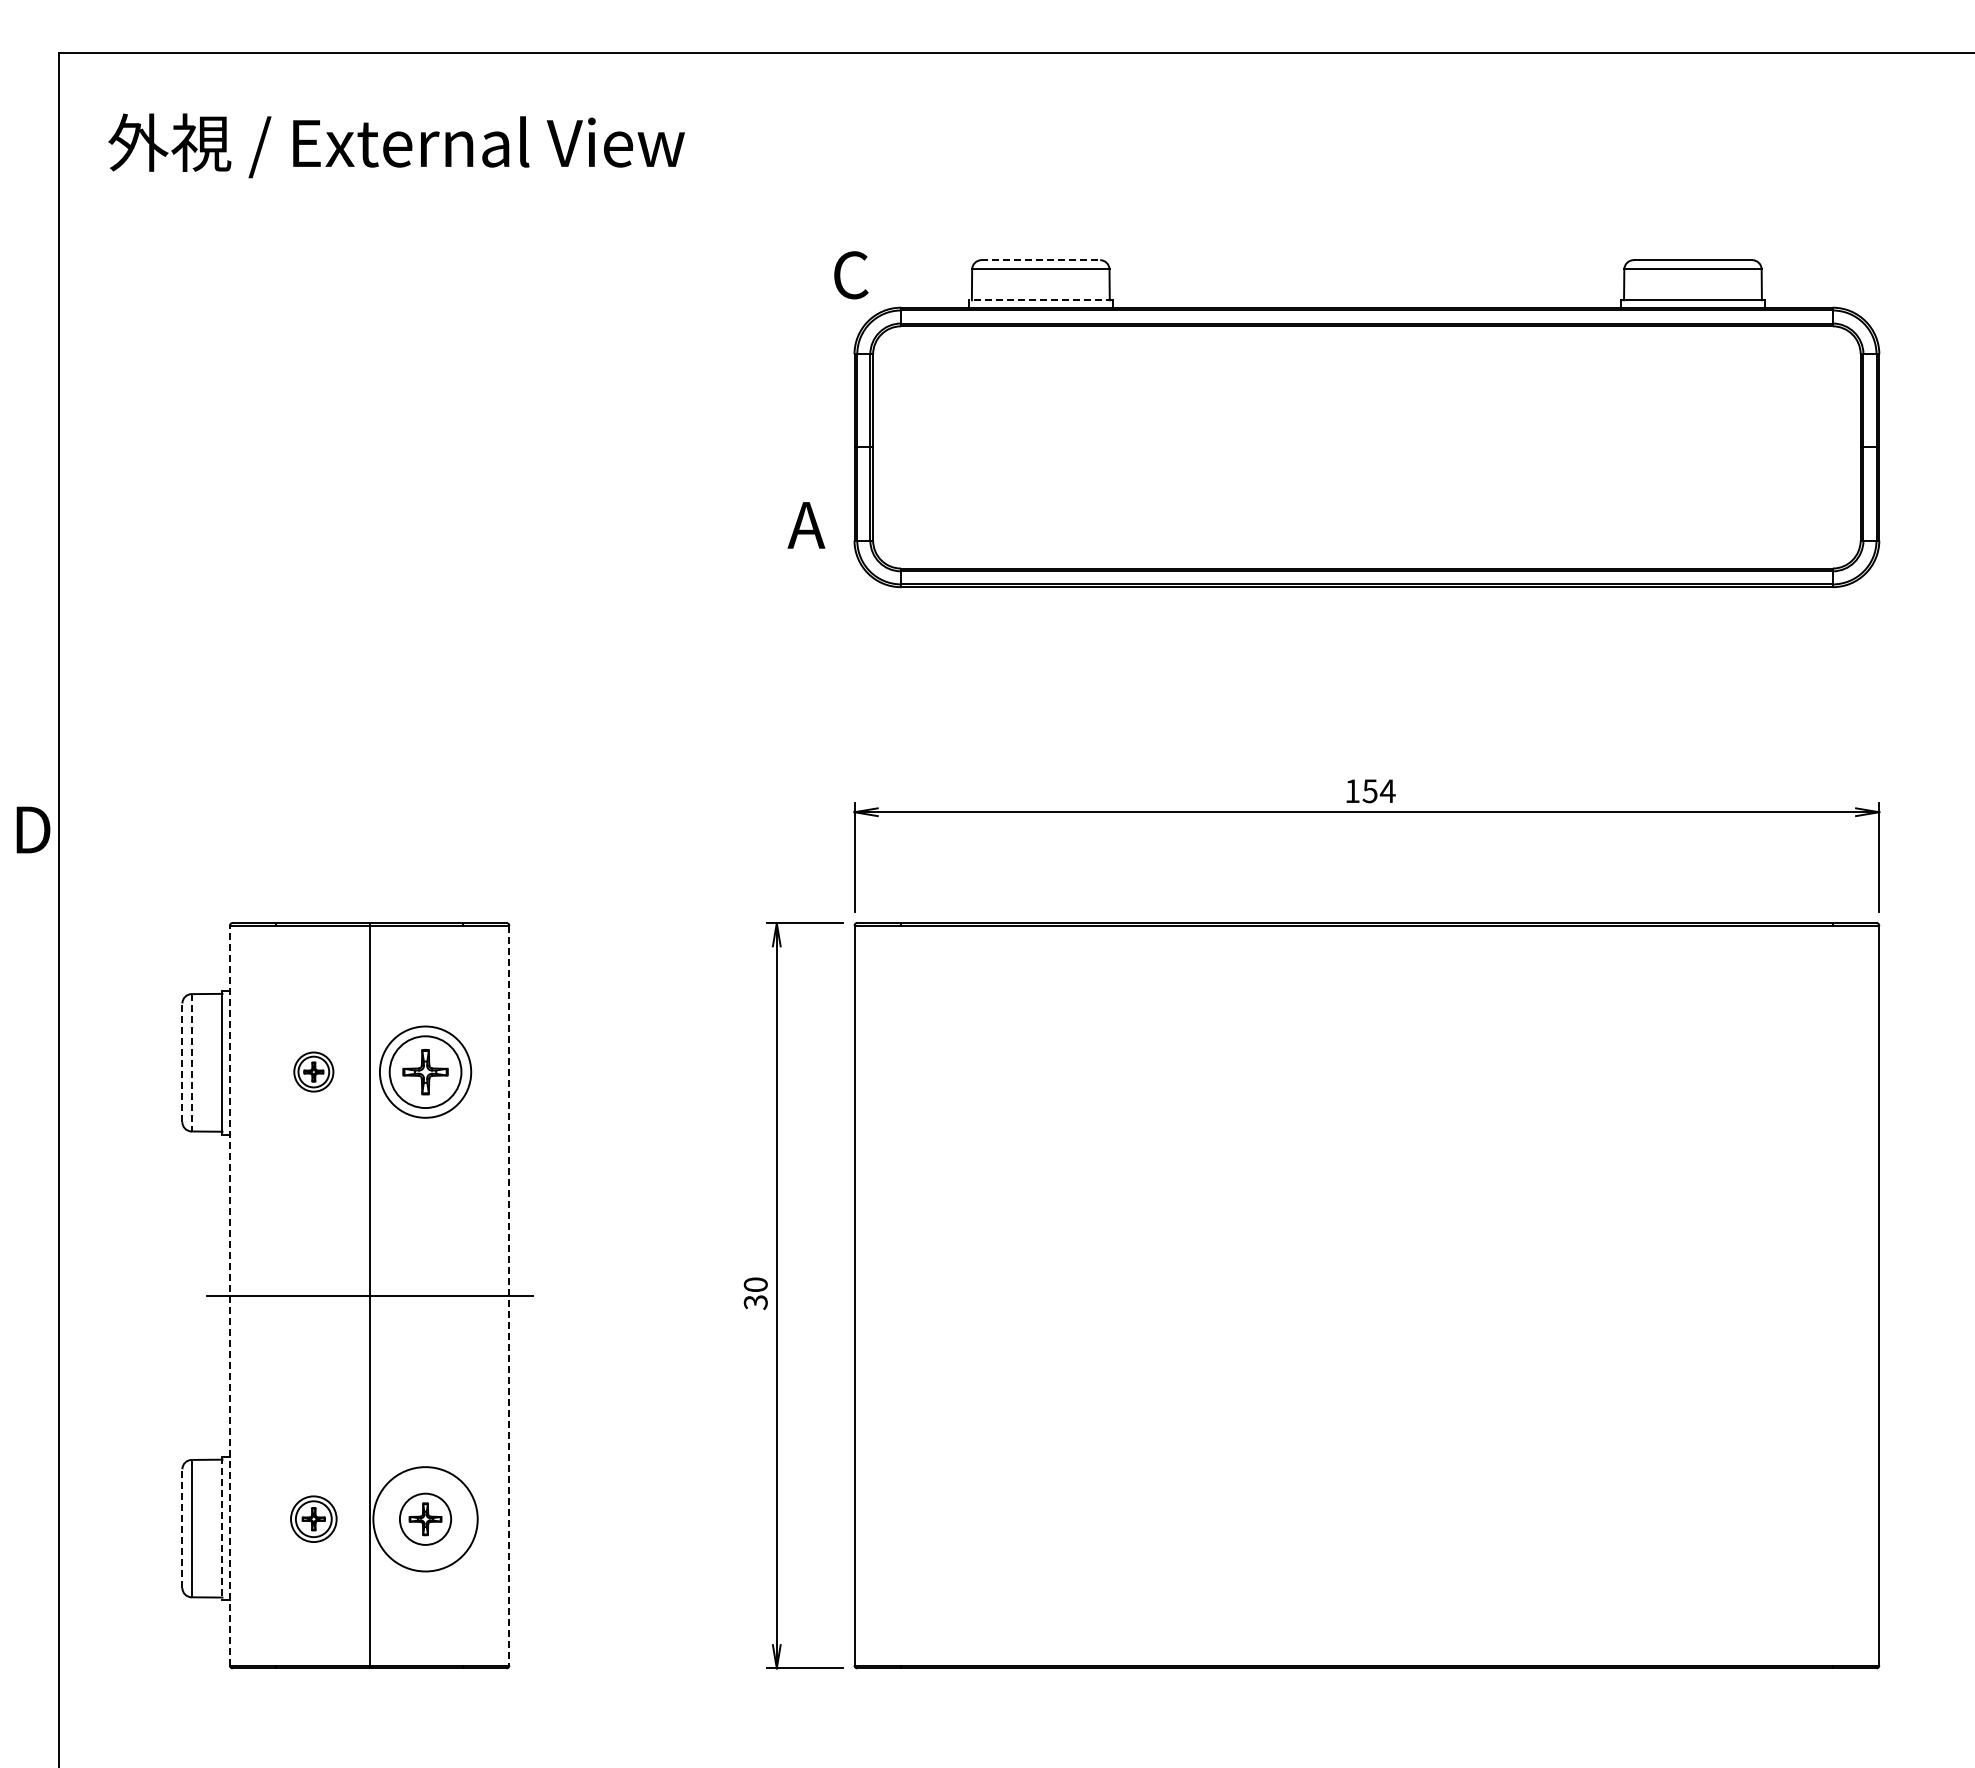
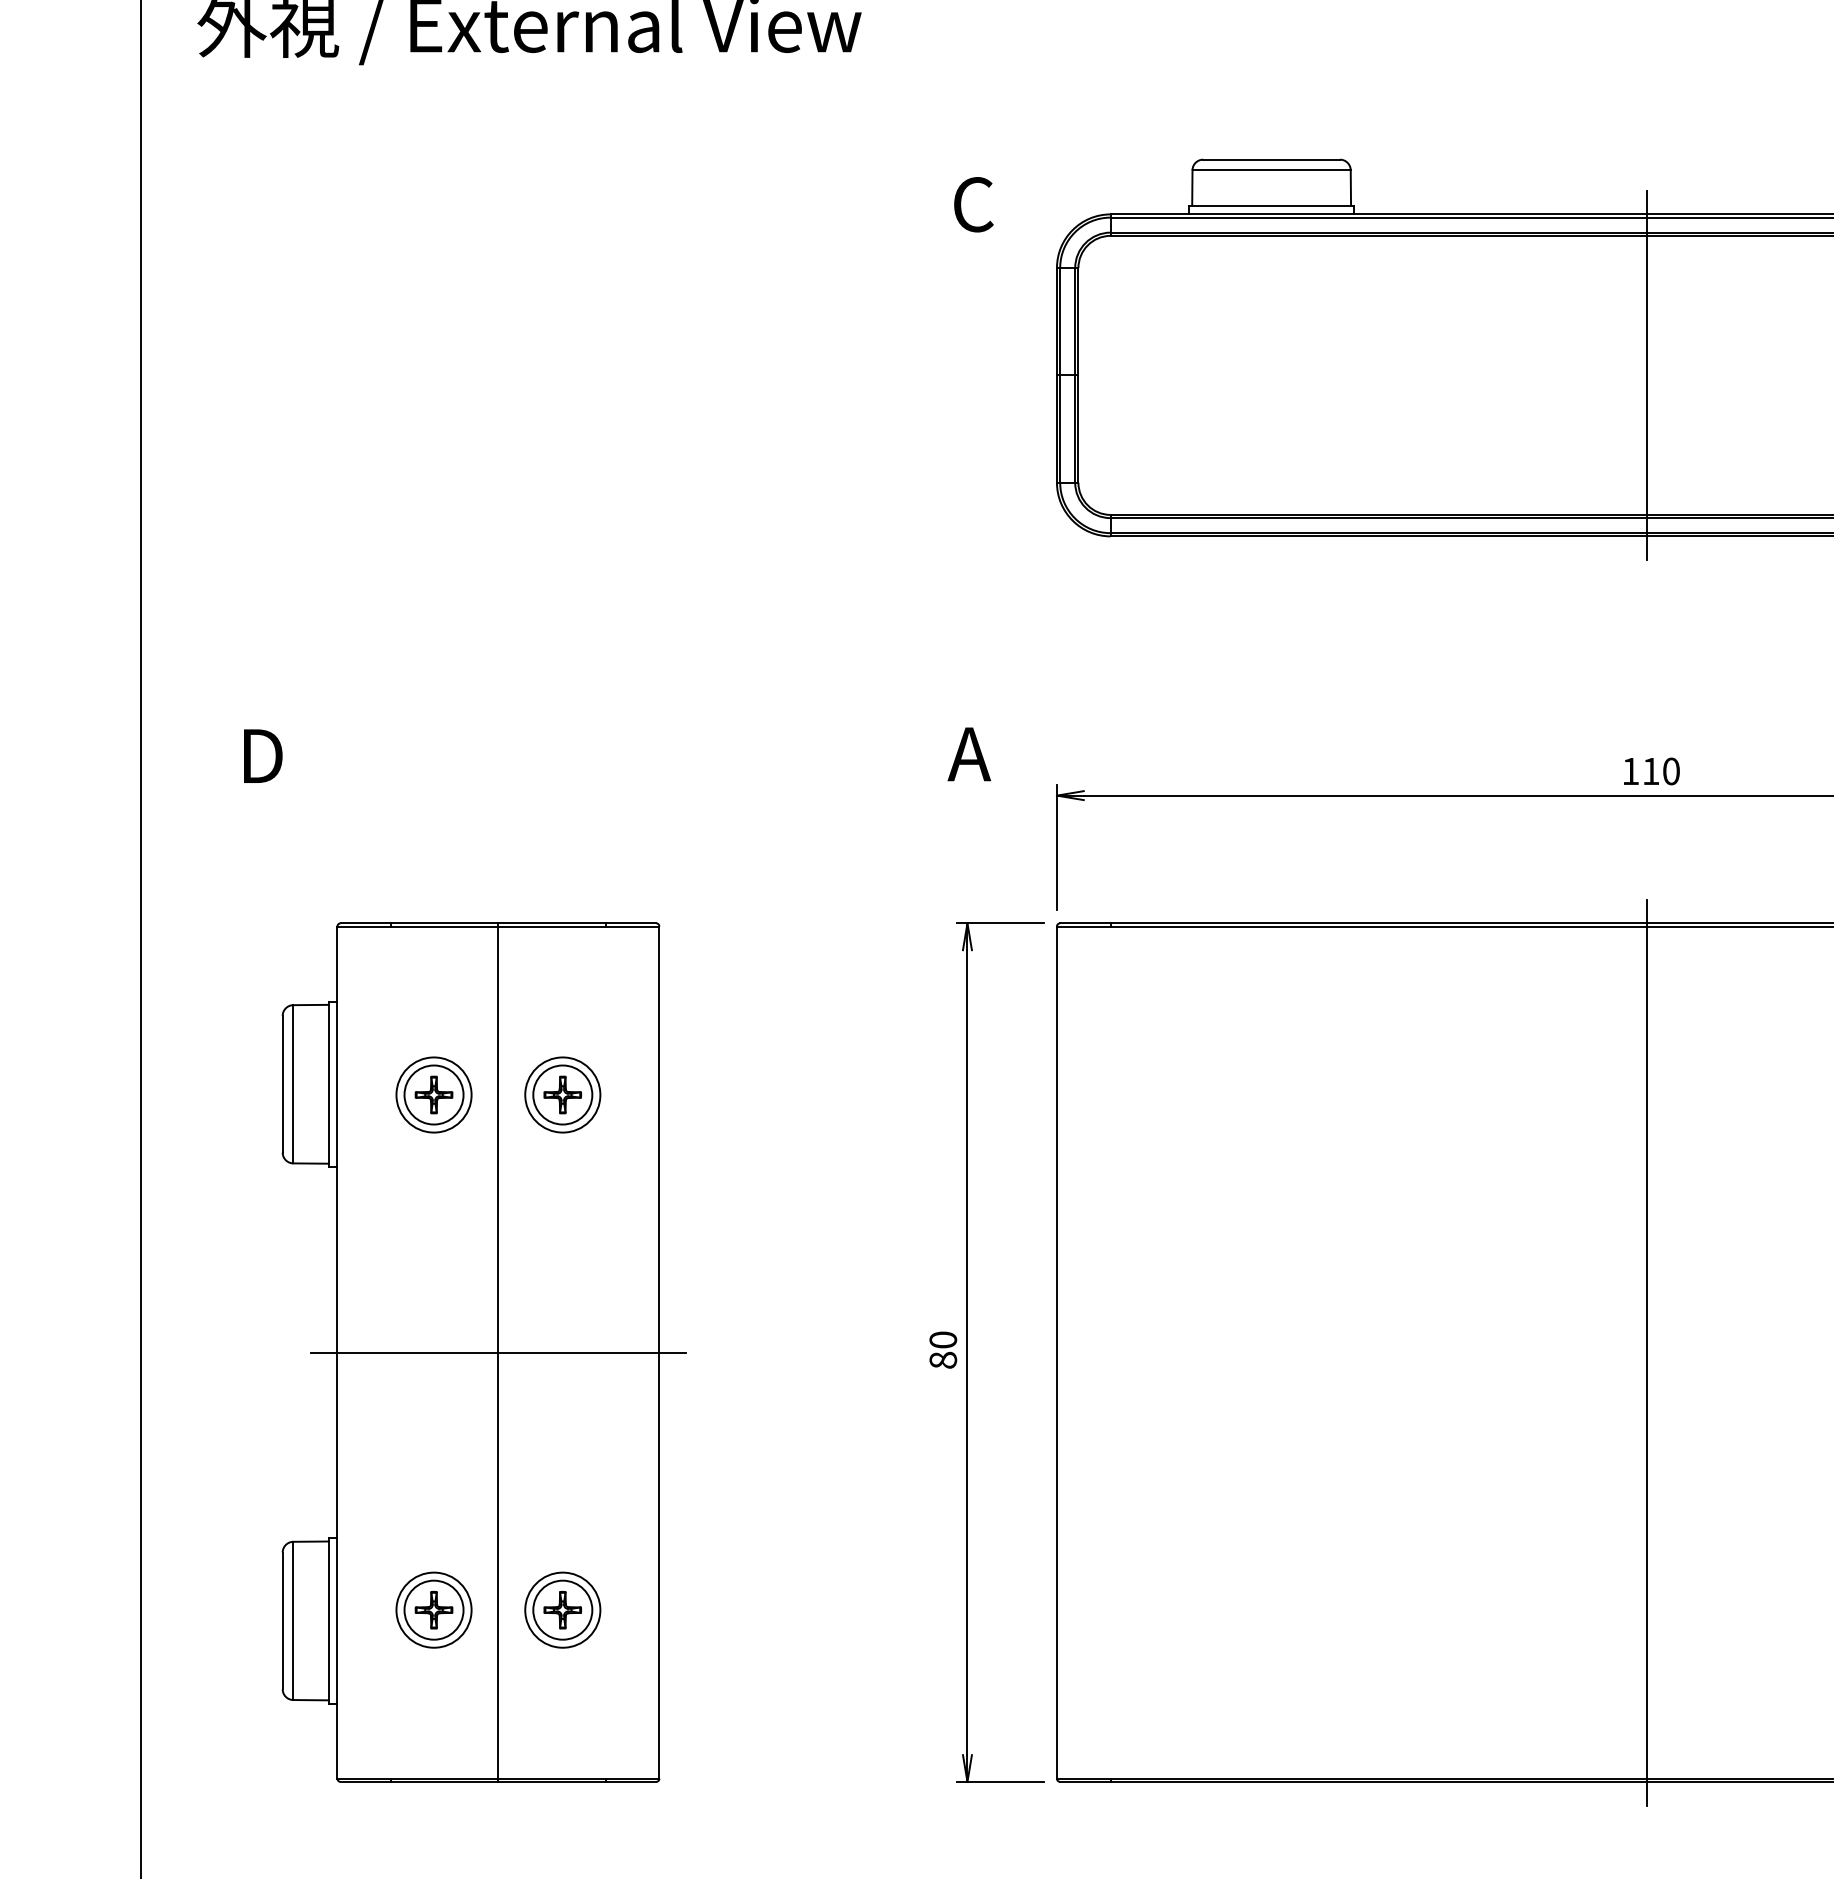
line: (1041, 260) -> (1272, 160), dashed -> solid
text: (851, 275) -> (974, 204), moved
line: (1040, 300) -> (1271, 206), dashed -> solid
line: (1366, 447) -> (1646, 375), added
text: (806, 525) -> (969, 754), moved
text: (1378, 791) -> (1660, 771), 154 -> 110
text: (33, 829) -> (263, 755), moved
line: (182, 1062) -> (282, 1083), dashed -> solid
line: (191, 1062) -> (293, 1083), dashed -> solid
part: (313, 1071) -> (433, 1094), size x1.67
part: (425, 1071) -> (562, 1094), size x0.71
line: (229, 1295) -> (336, 1352), dashed -> solid
line: (509, 1295) -> (659, 1352), dashed -> solid
line: (1366, 1295) -> (1646, 1352), added
text: (755, 1302) -> (942, 1360), 30 -> 80
part: (313, 1518) -> (433, 1609), size x1.43
circle: (425, 1518) -> (562, 1609), size x0.62
line: (182, 1528) -> (282, 1620), dashed -> solid
line: (222, 1528) -> (328, 1620), dashed -> solid

